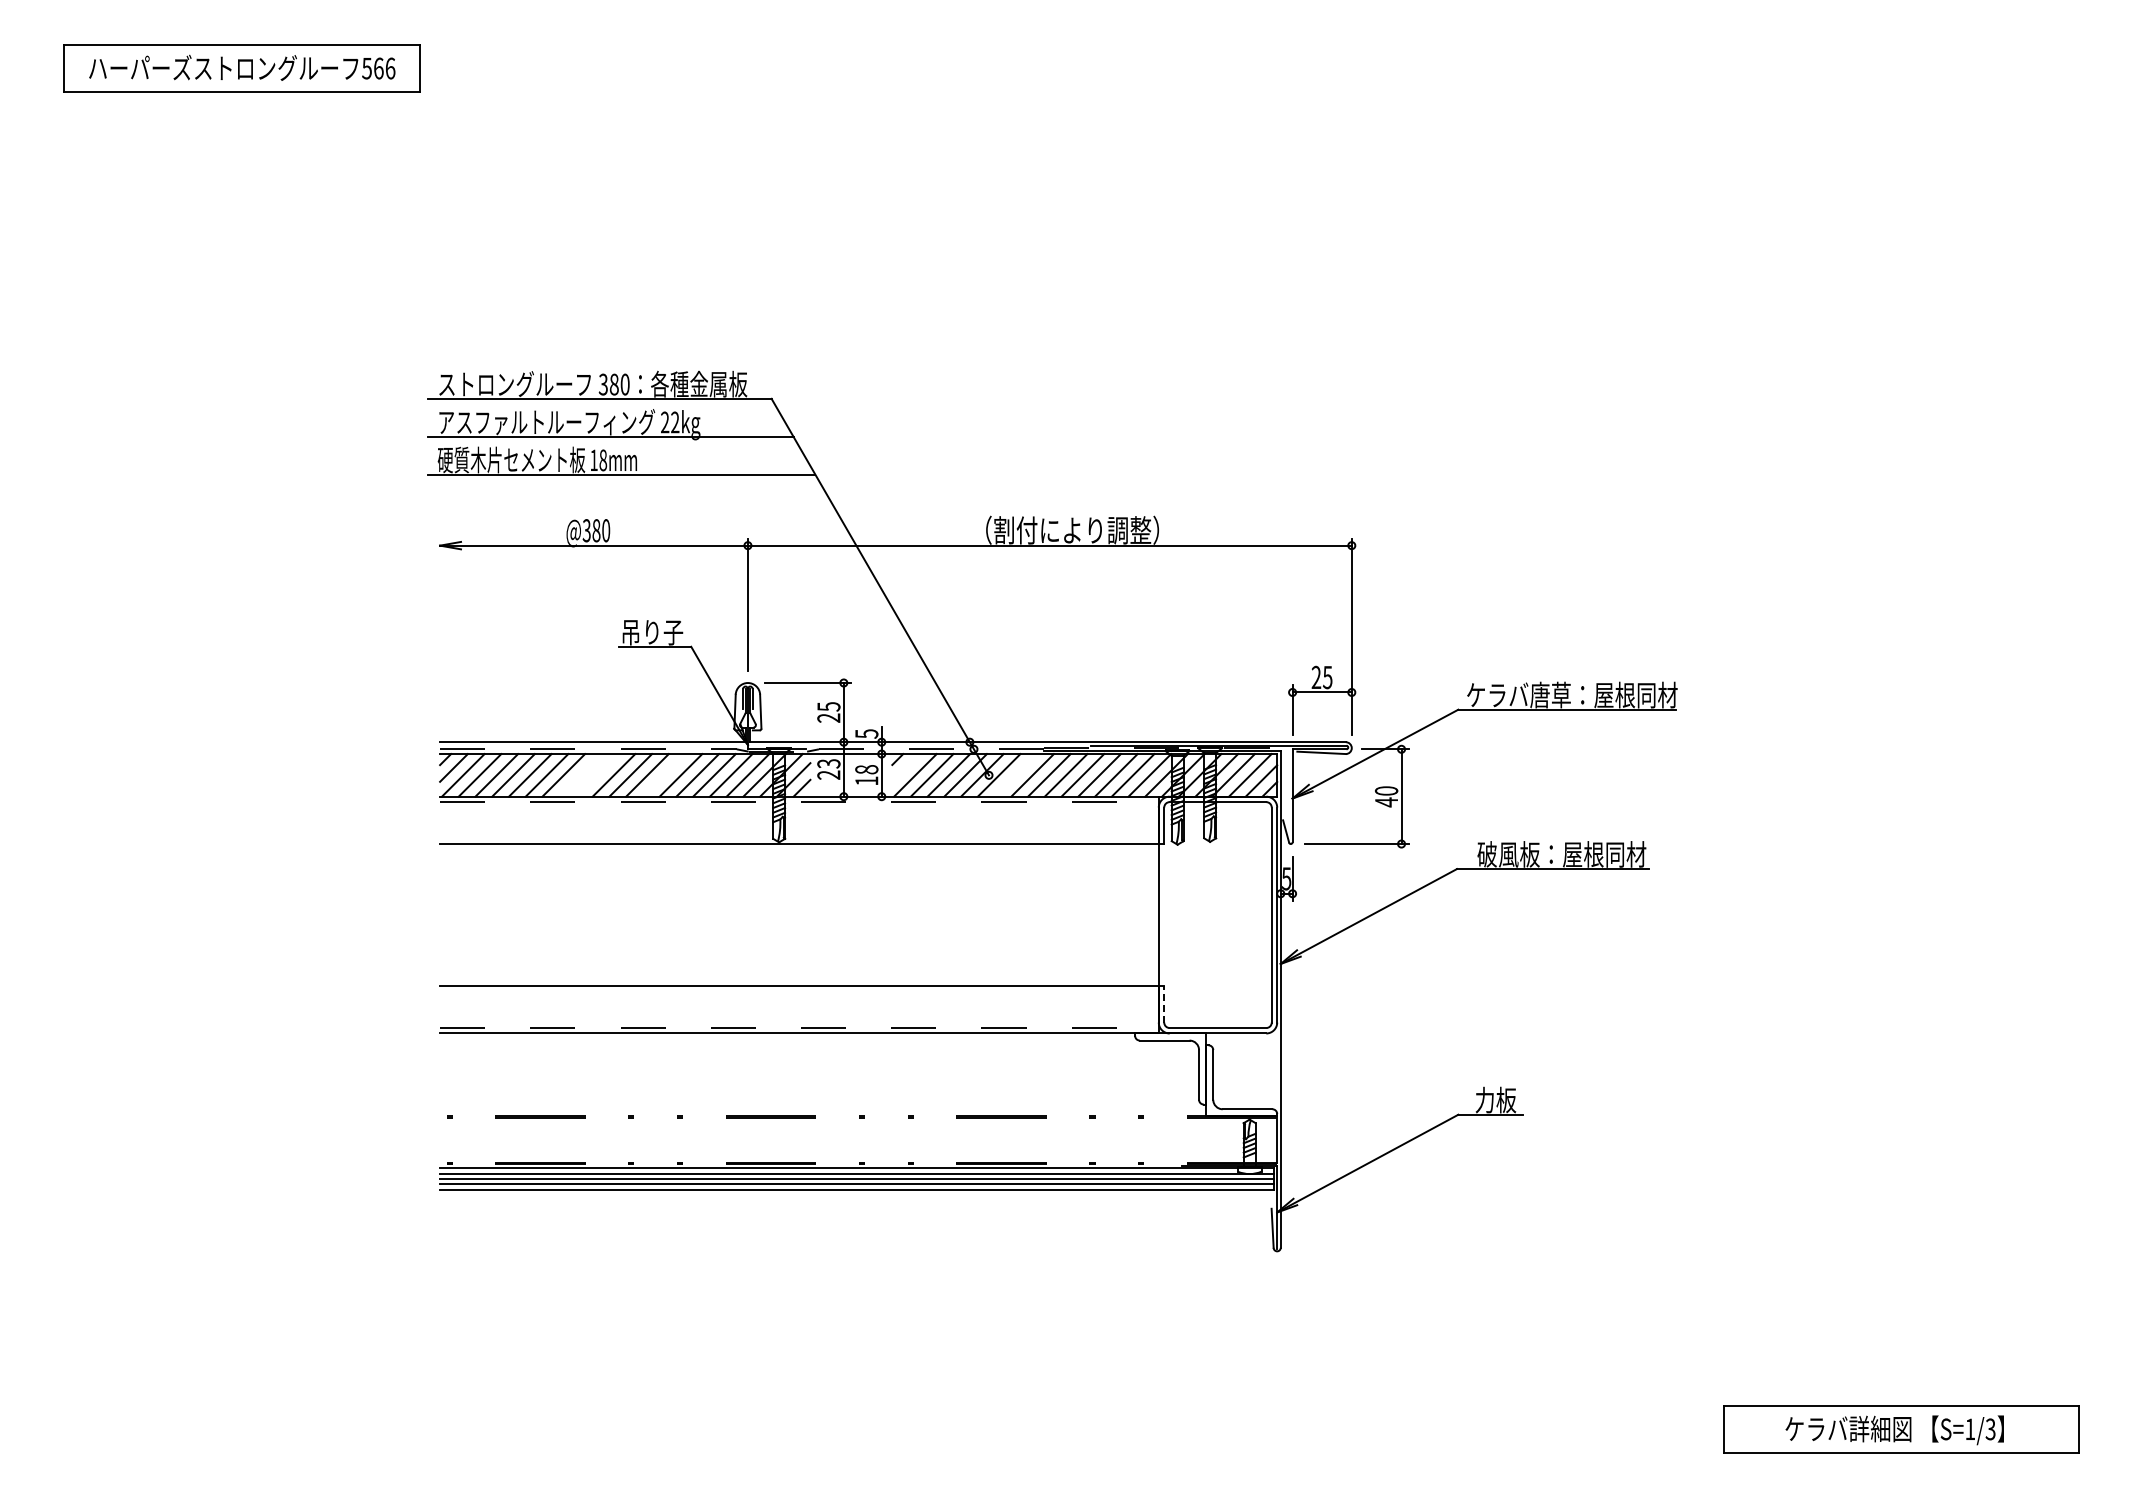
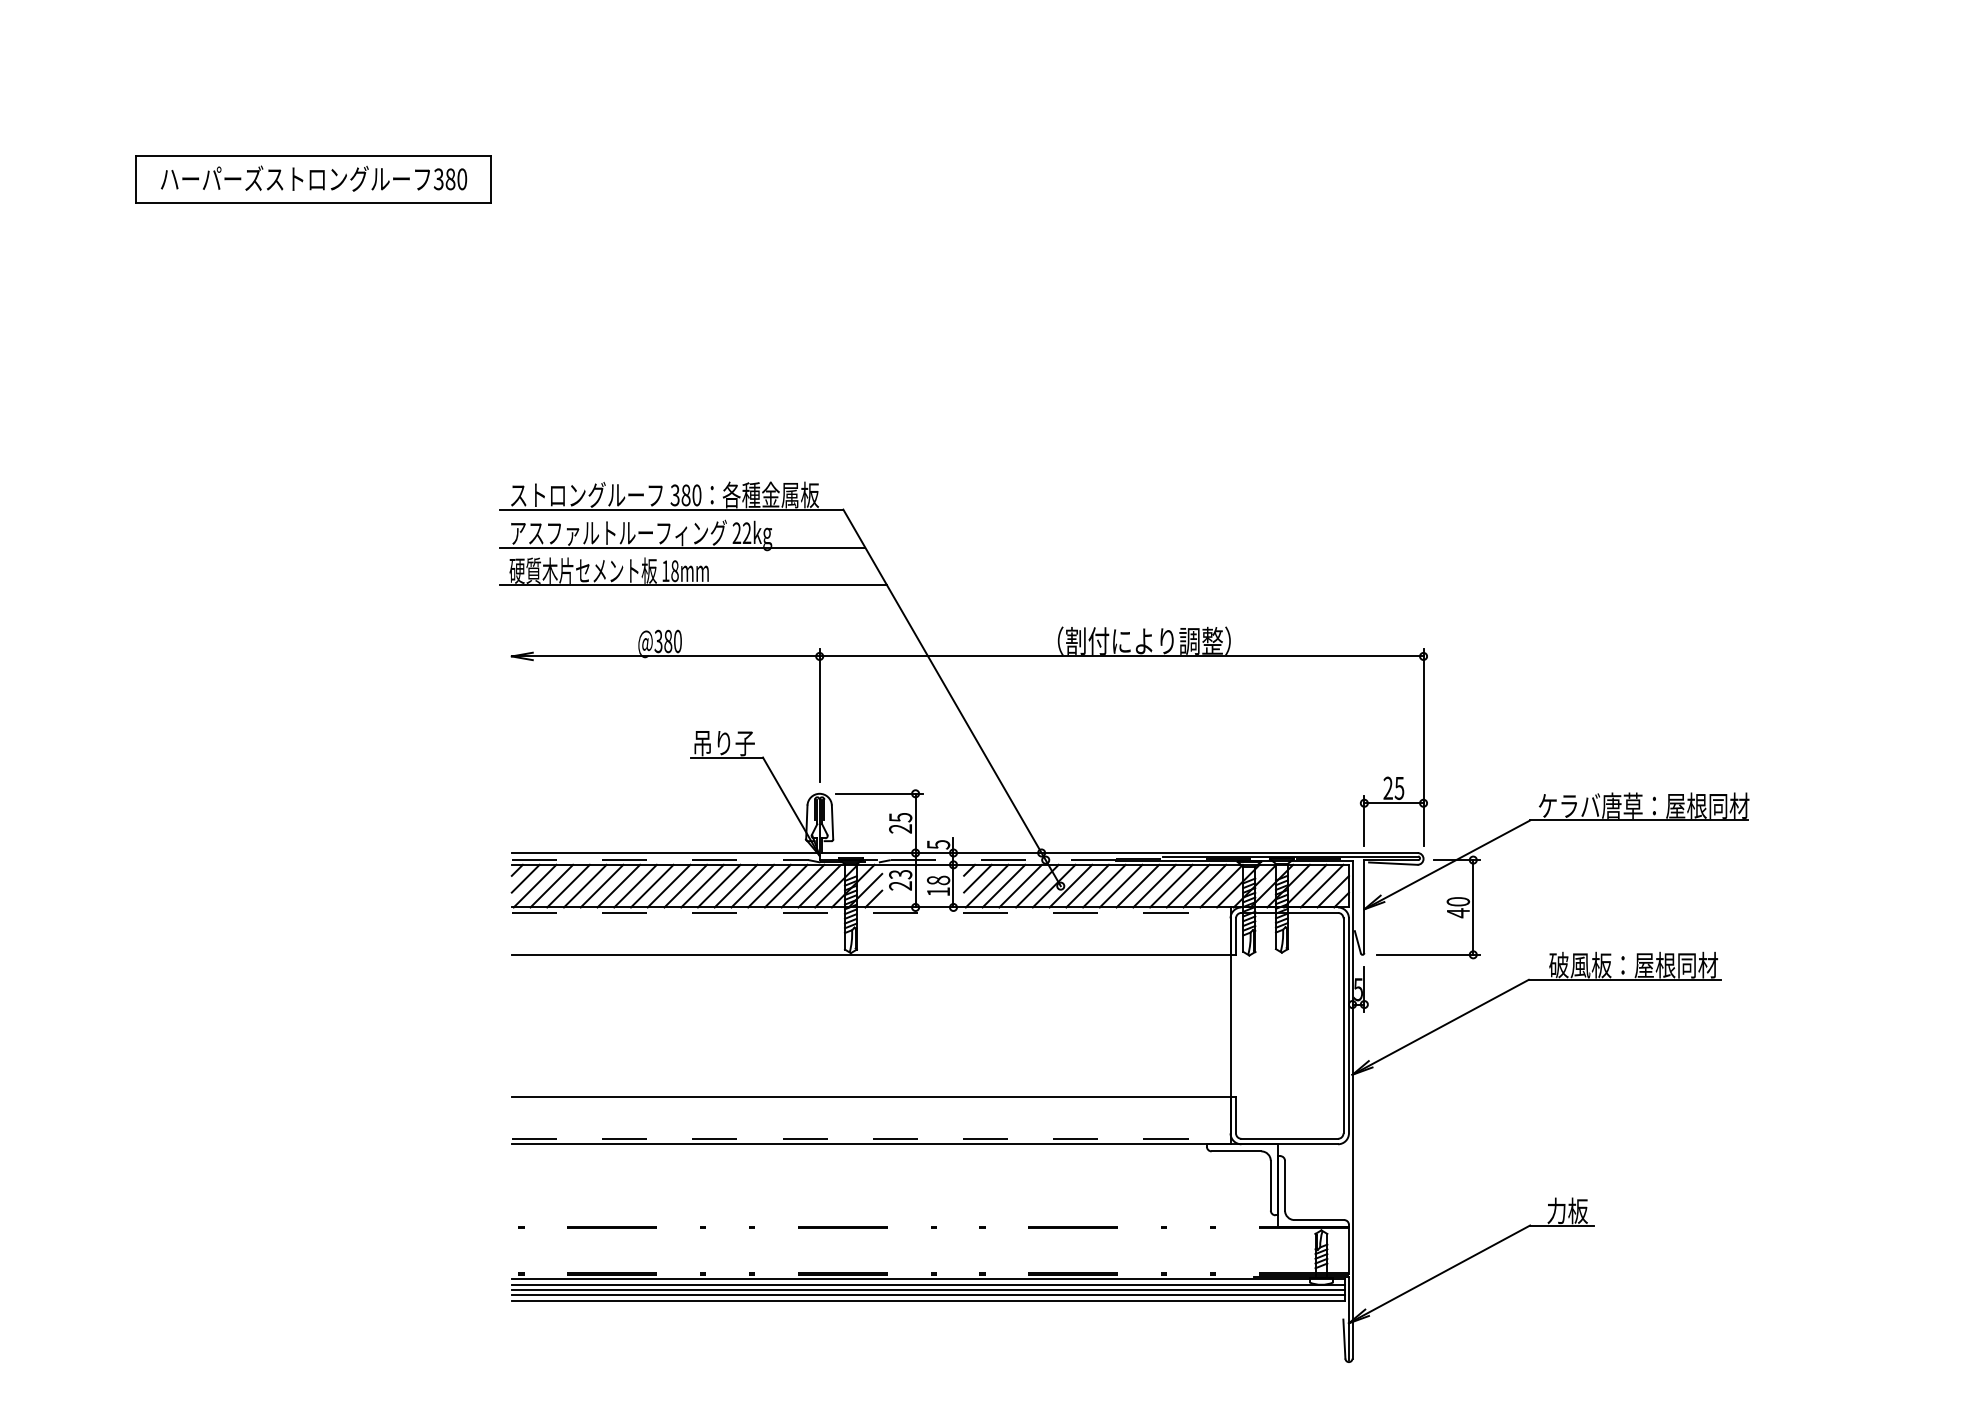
text: (378, 68) -> (450, 179), 566 -> 380
line: (906, 767) -> (978, 878), added
line: (580, 775) -> (652, 886), added
line: (596, 775) -> (668, 886), added
line: (663, 775) -> (735, 886), added
line: (1015, 775) -> (1087, 886), added
line: (1164, 1003) -> (1236, 1114), dashed -> solid

